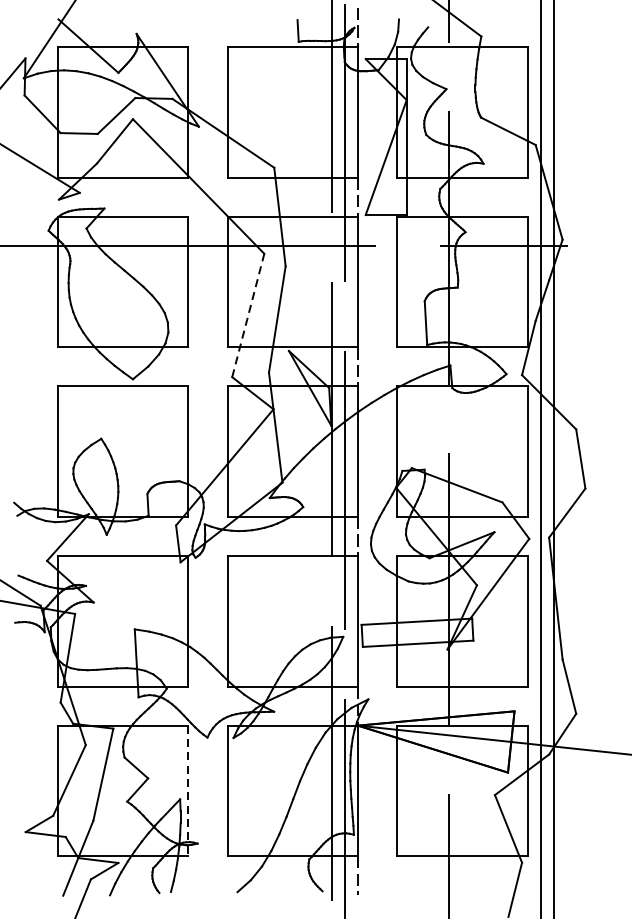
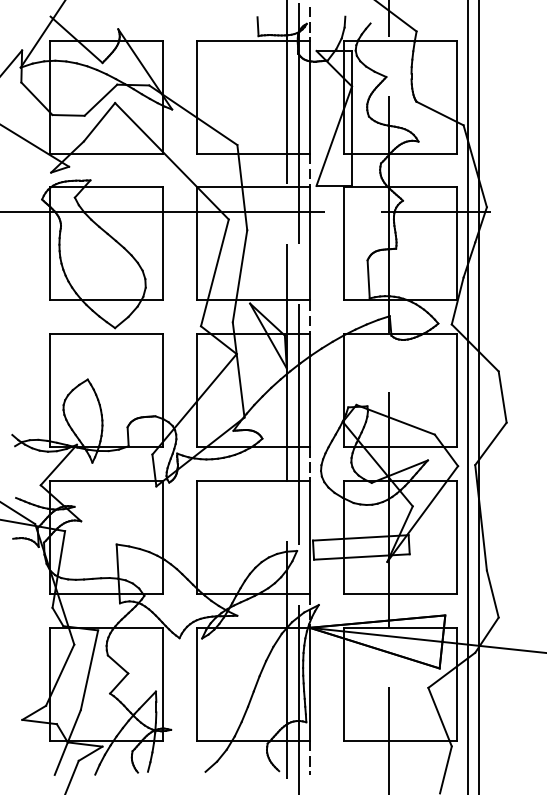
line: (248, 315) -> (215, 272), dashed -> solid
line: (188, 791) -> (163, 684), dashed -> solid

